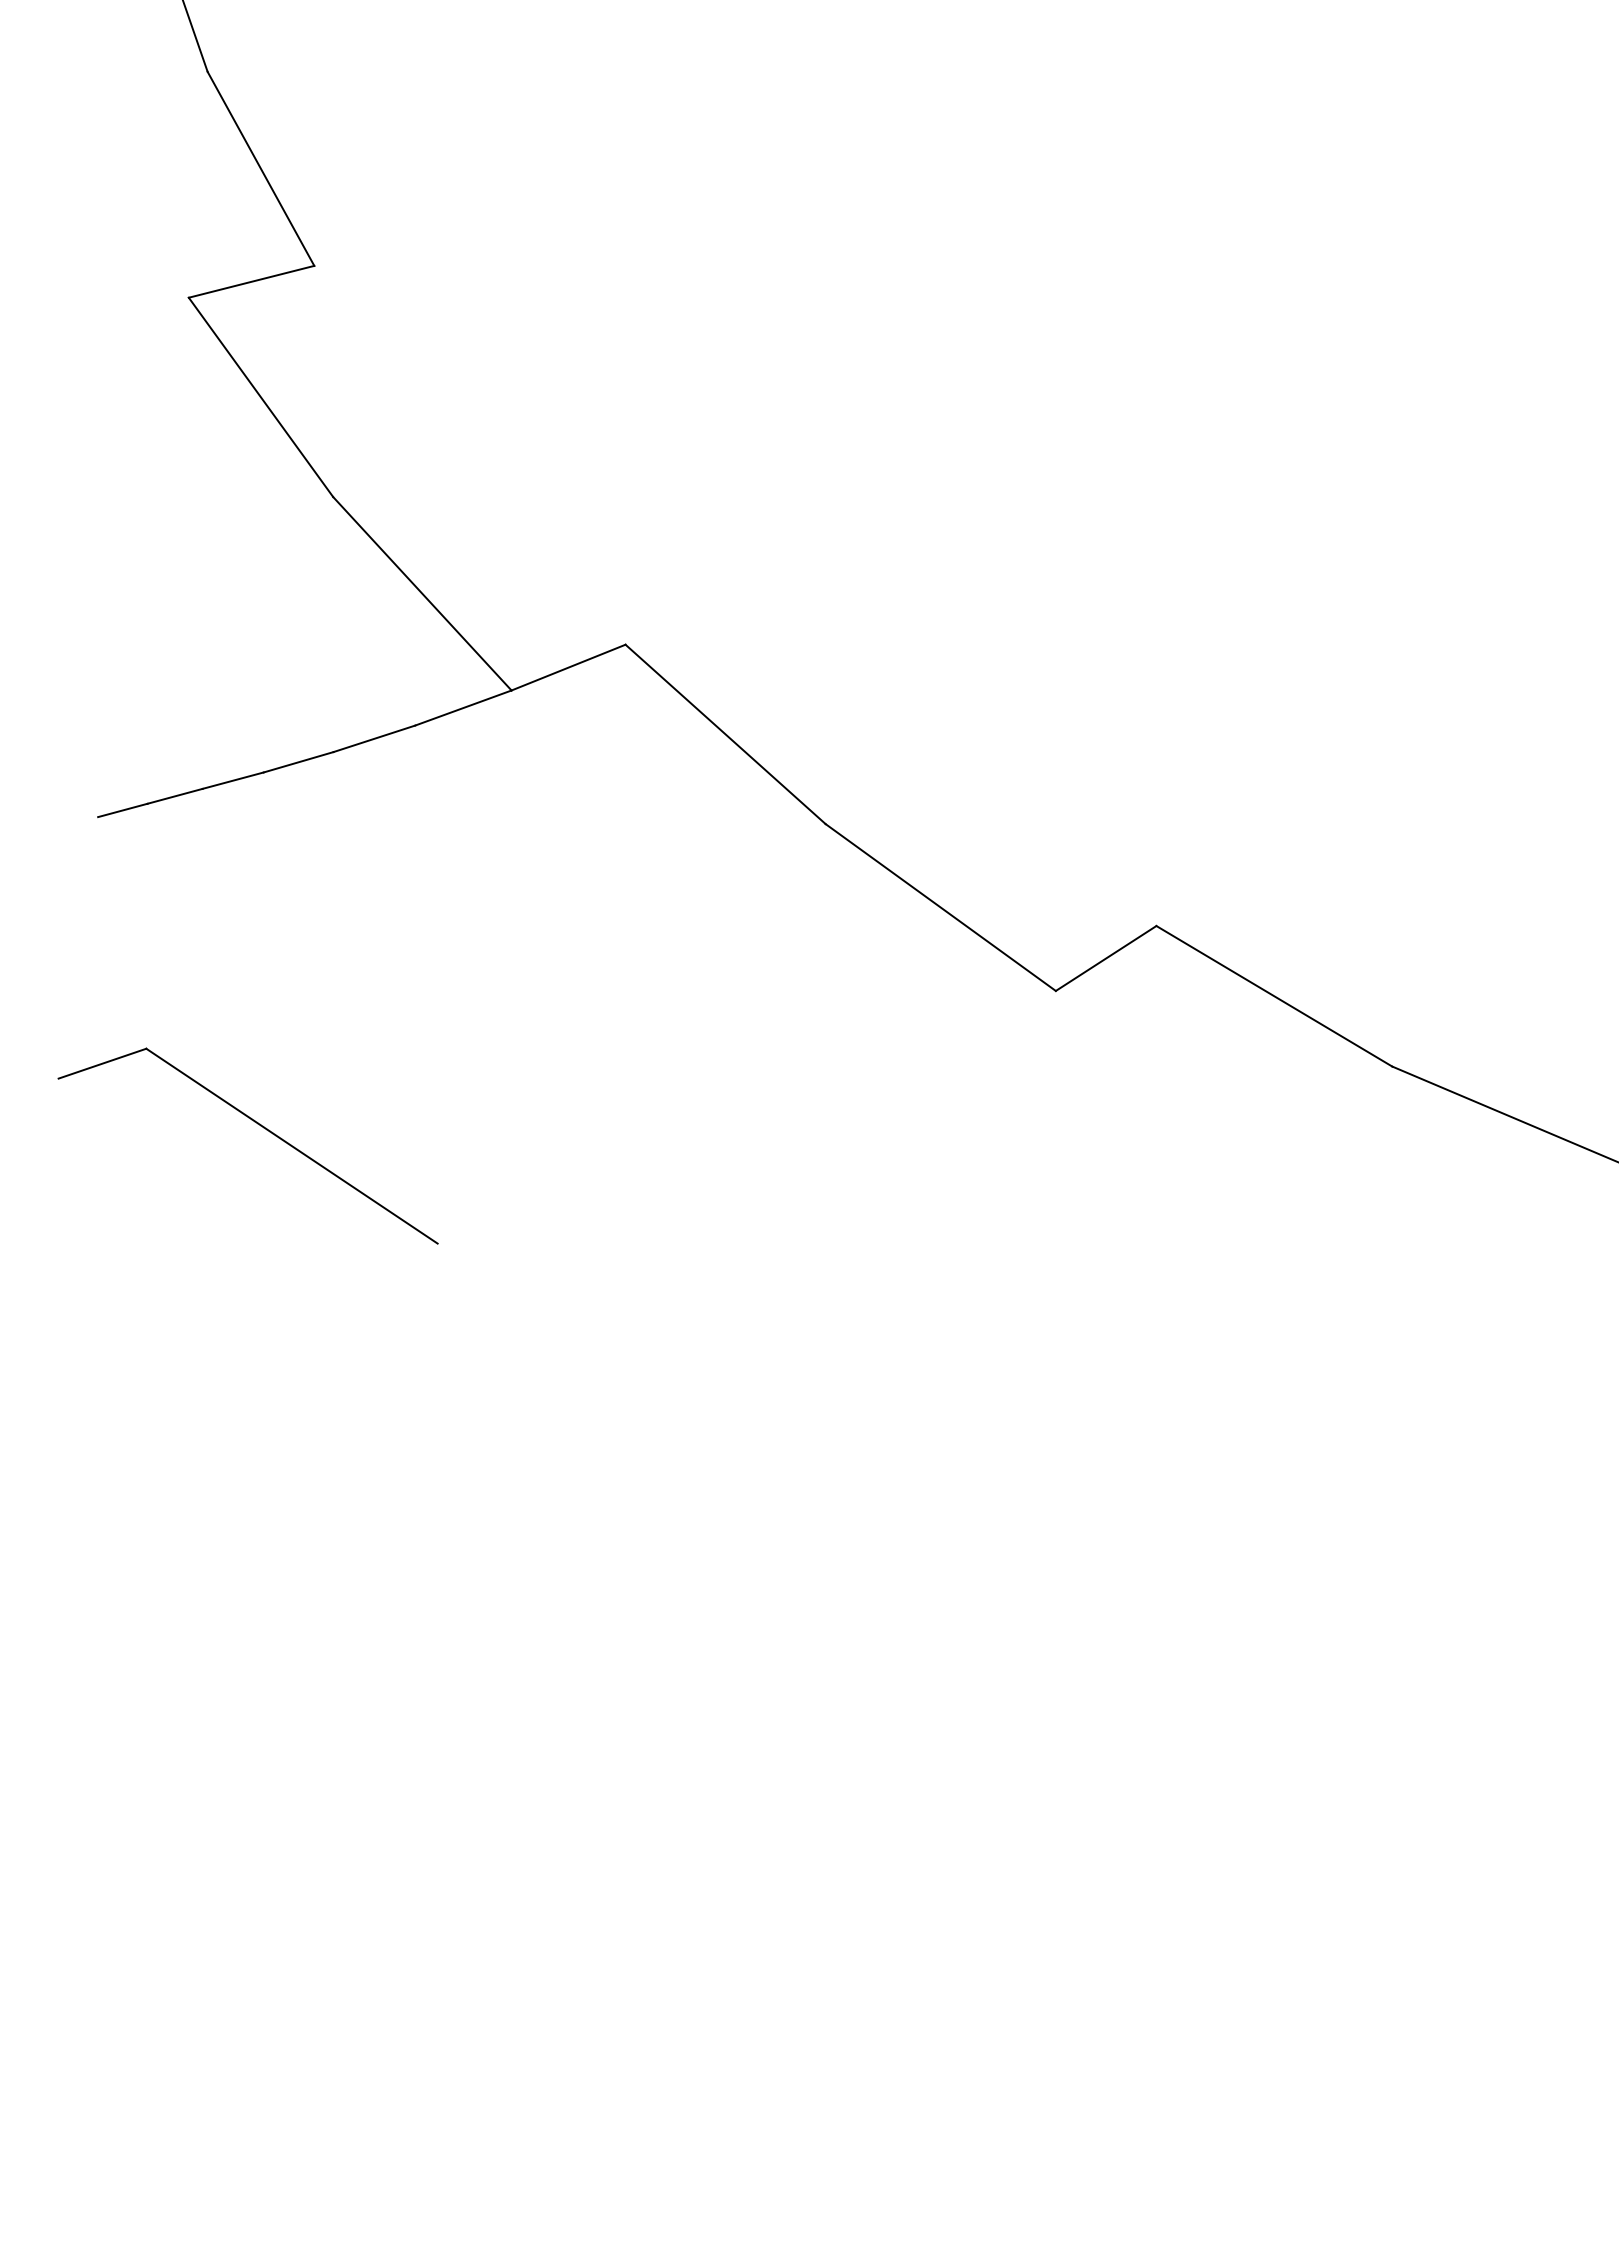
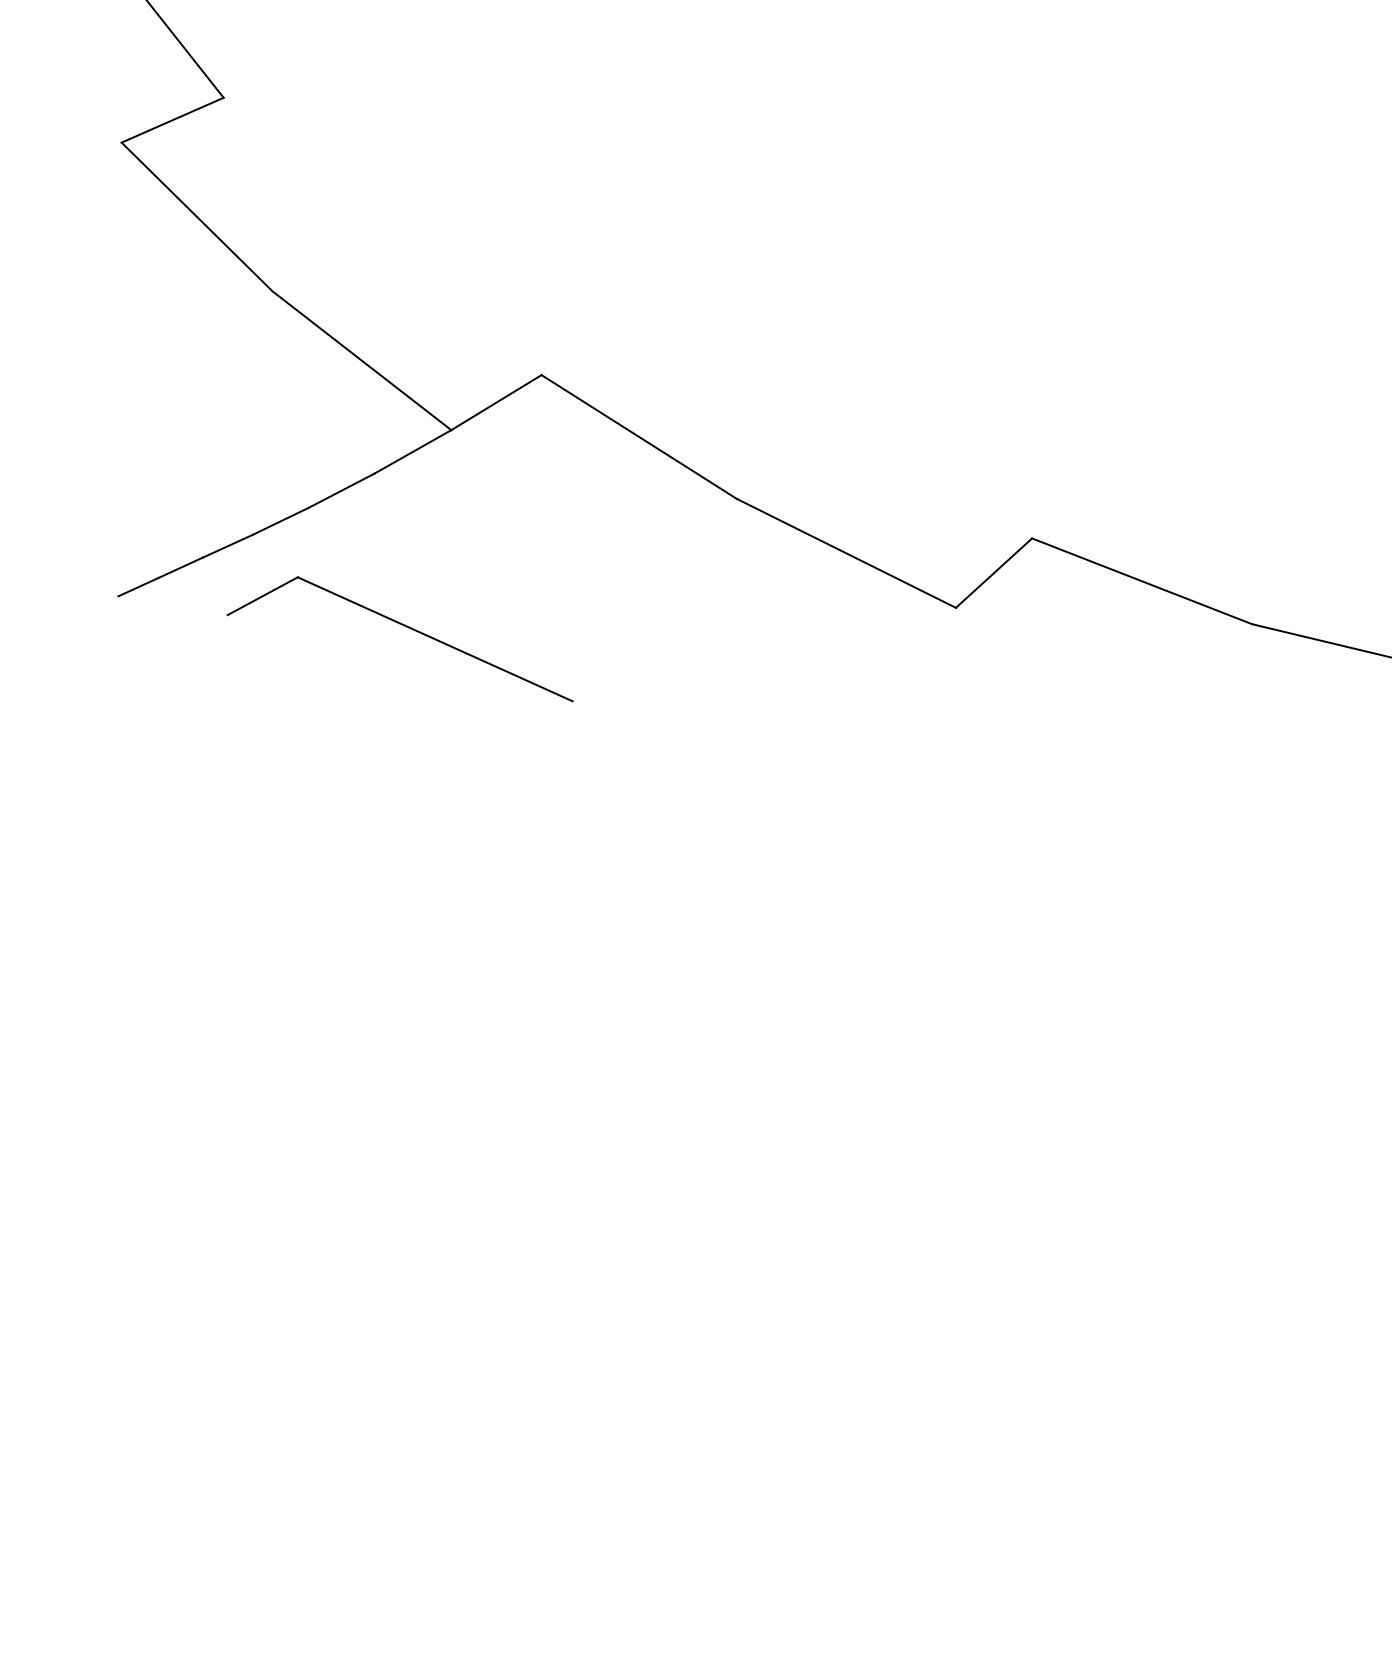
part: (260, 1126) -> (405, 627), moved

